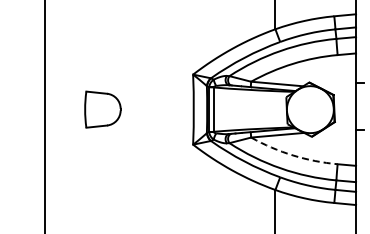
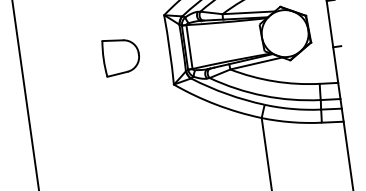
part: (102, 109) -> (120, 56), moved
arc: (293, 155) -> (274, 81), dashed -> solid

